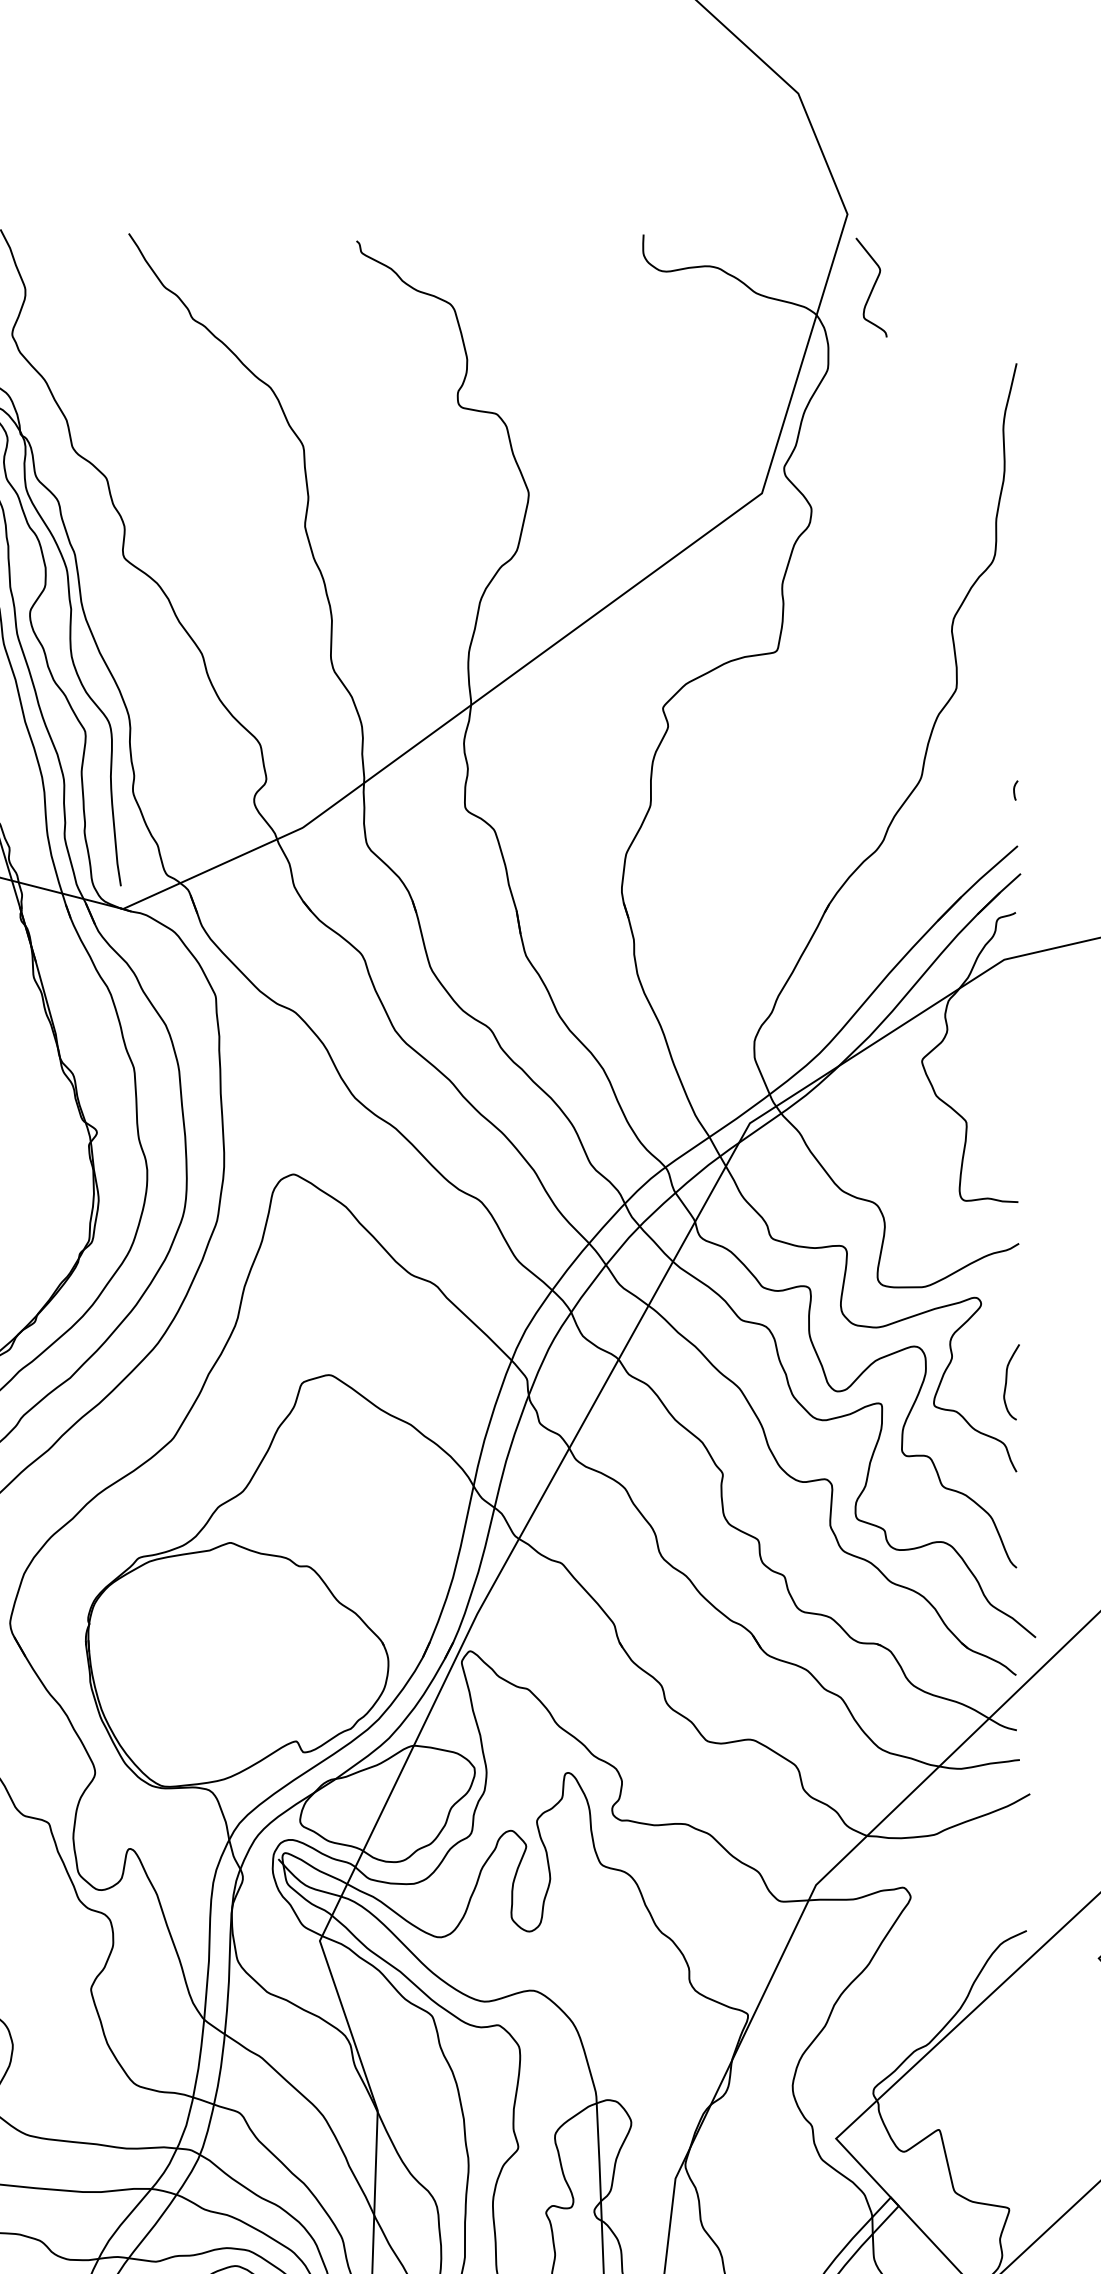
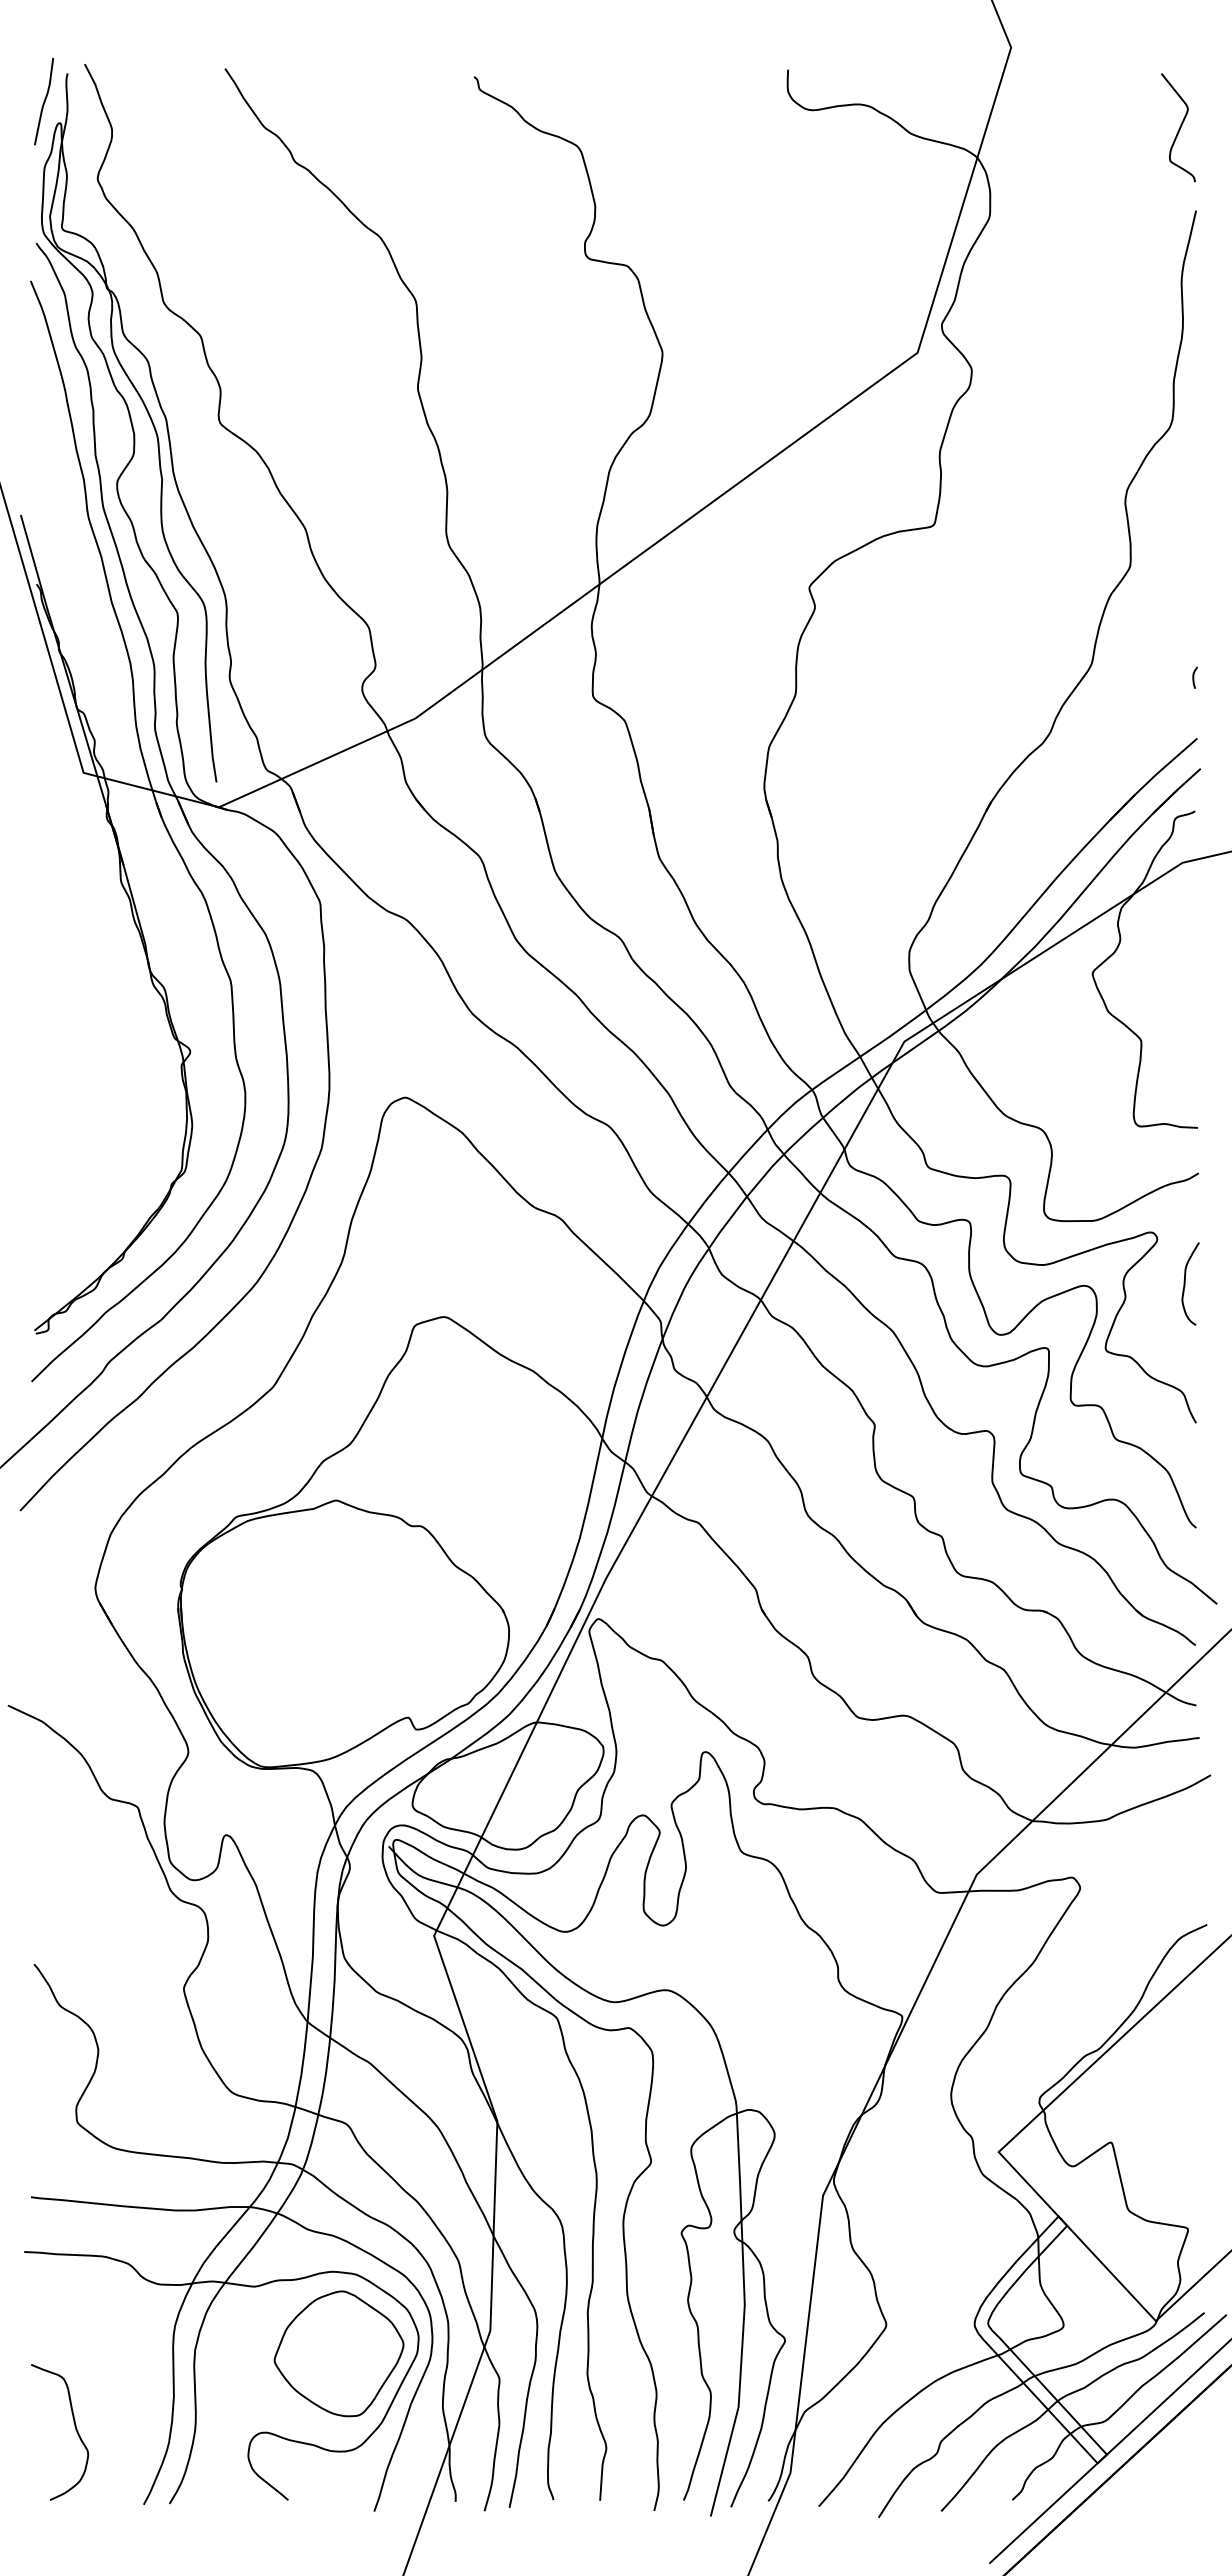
curve: (872, 287) -> (1179, 127), moved
curve: (1006, 1381) -> (1185, 1283), moved

